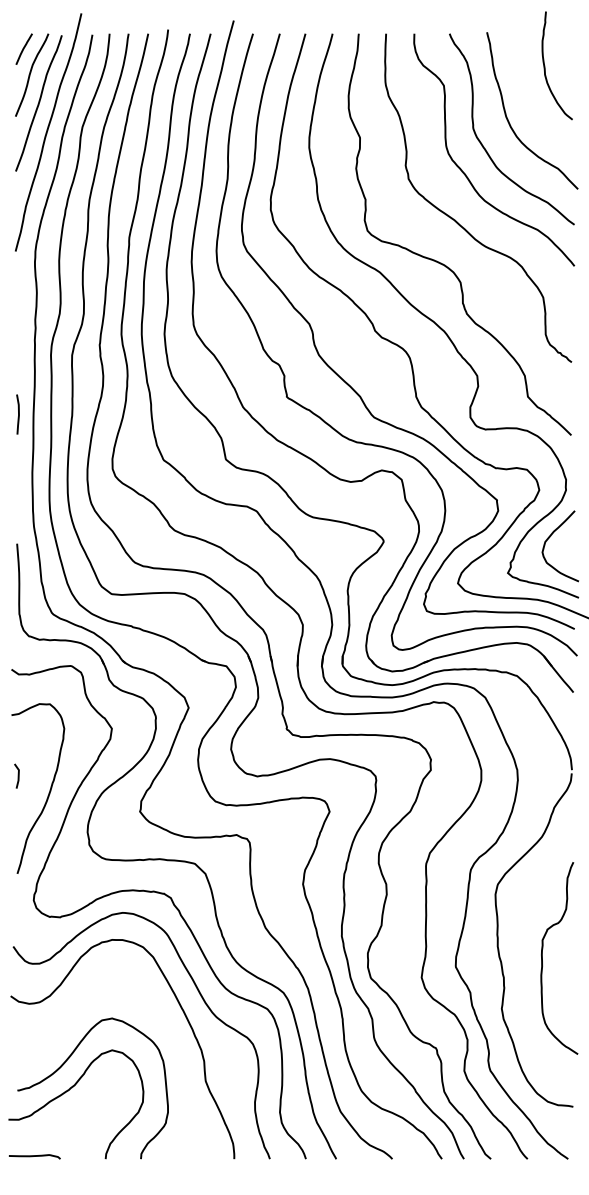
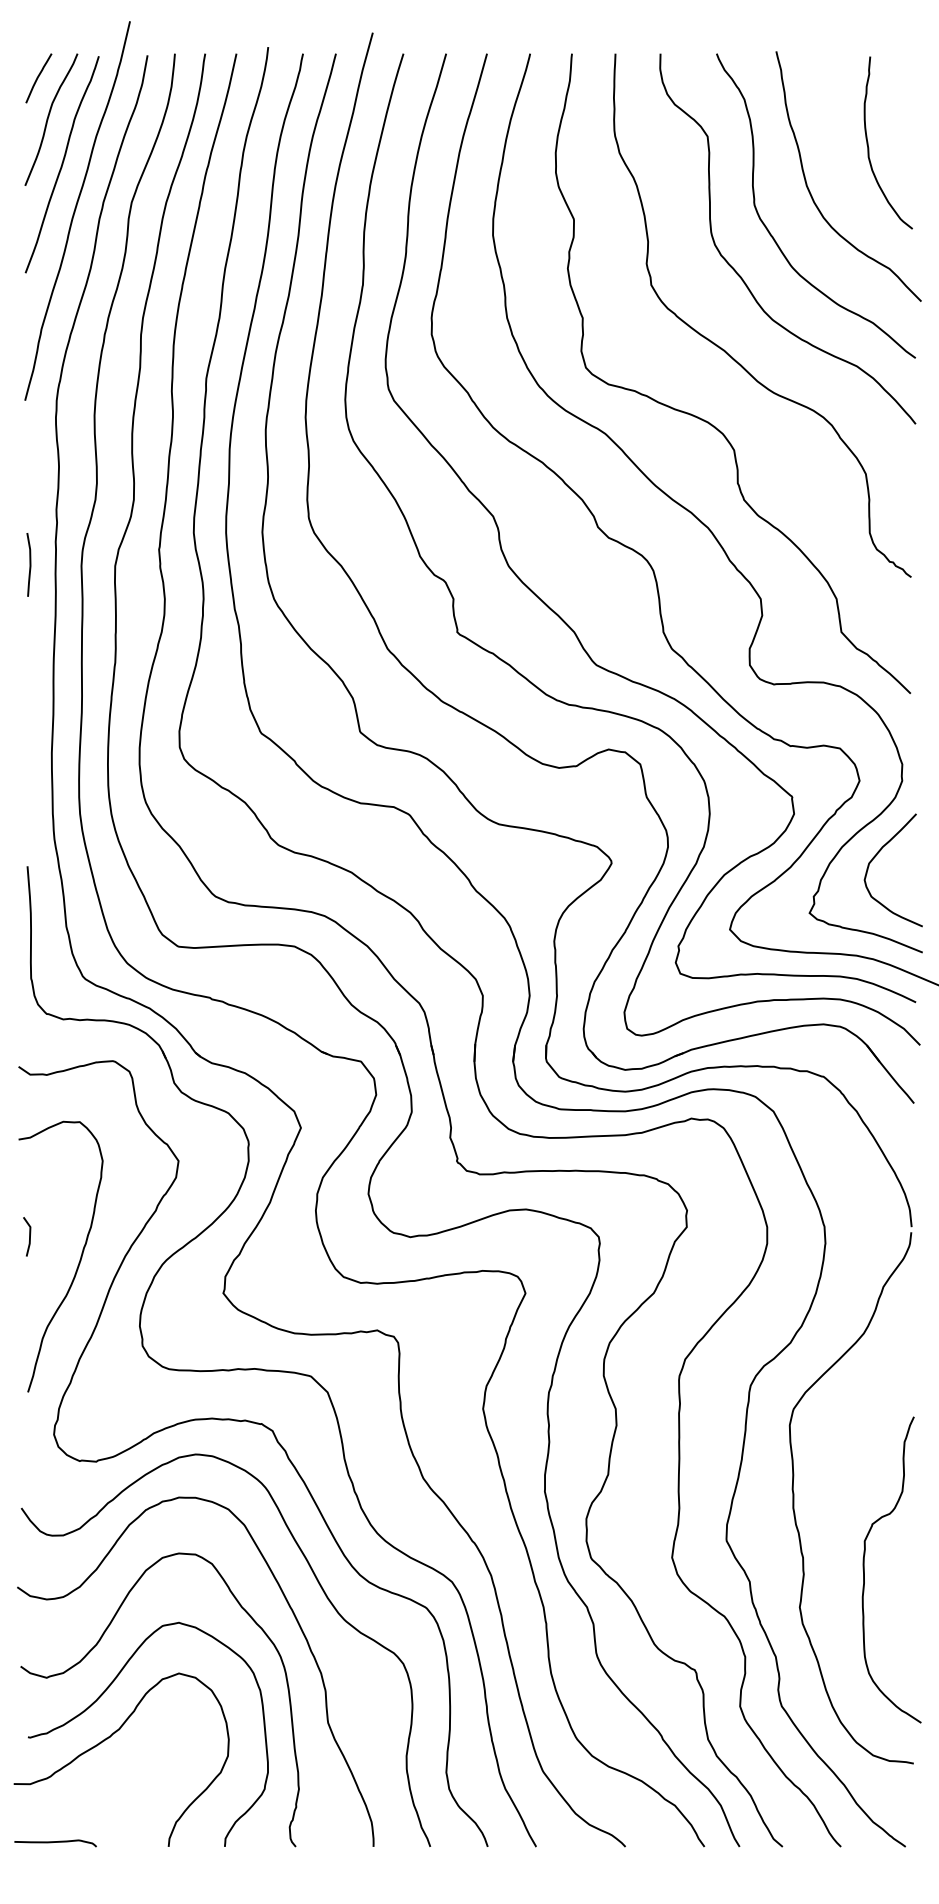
curve: (545, 65) -> (869, 142), moved
line: (18, 414) -> (29, 564), moved
curve: (542, 958) -> (864, 1570), moved
curve: (61, 1032) -> (98, 1645), added

